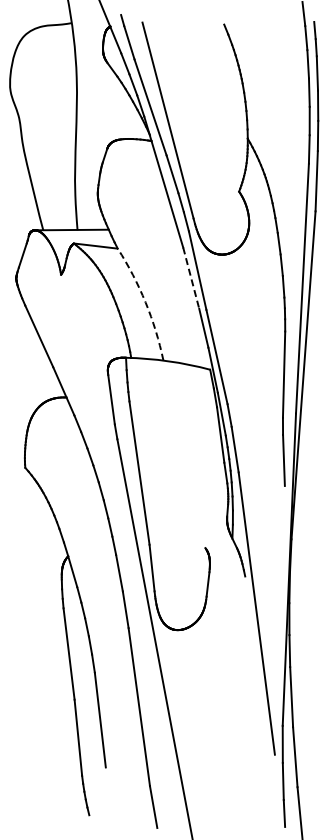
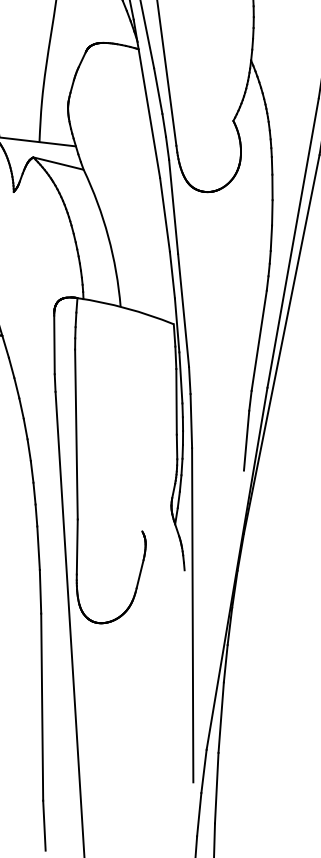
line: (191, 278) -> (165, 215), dashed -> solid
arc: (145, 302) -> (108, 236), dashed -> solid

